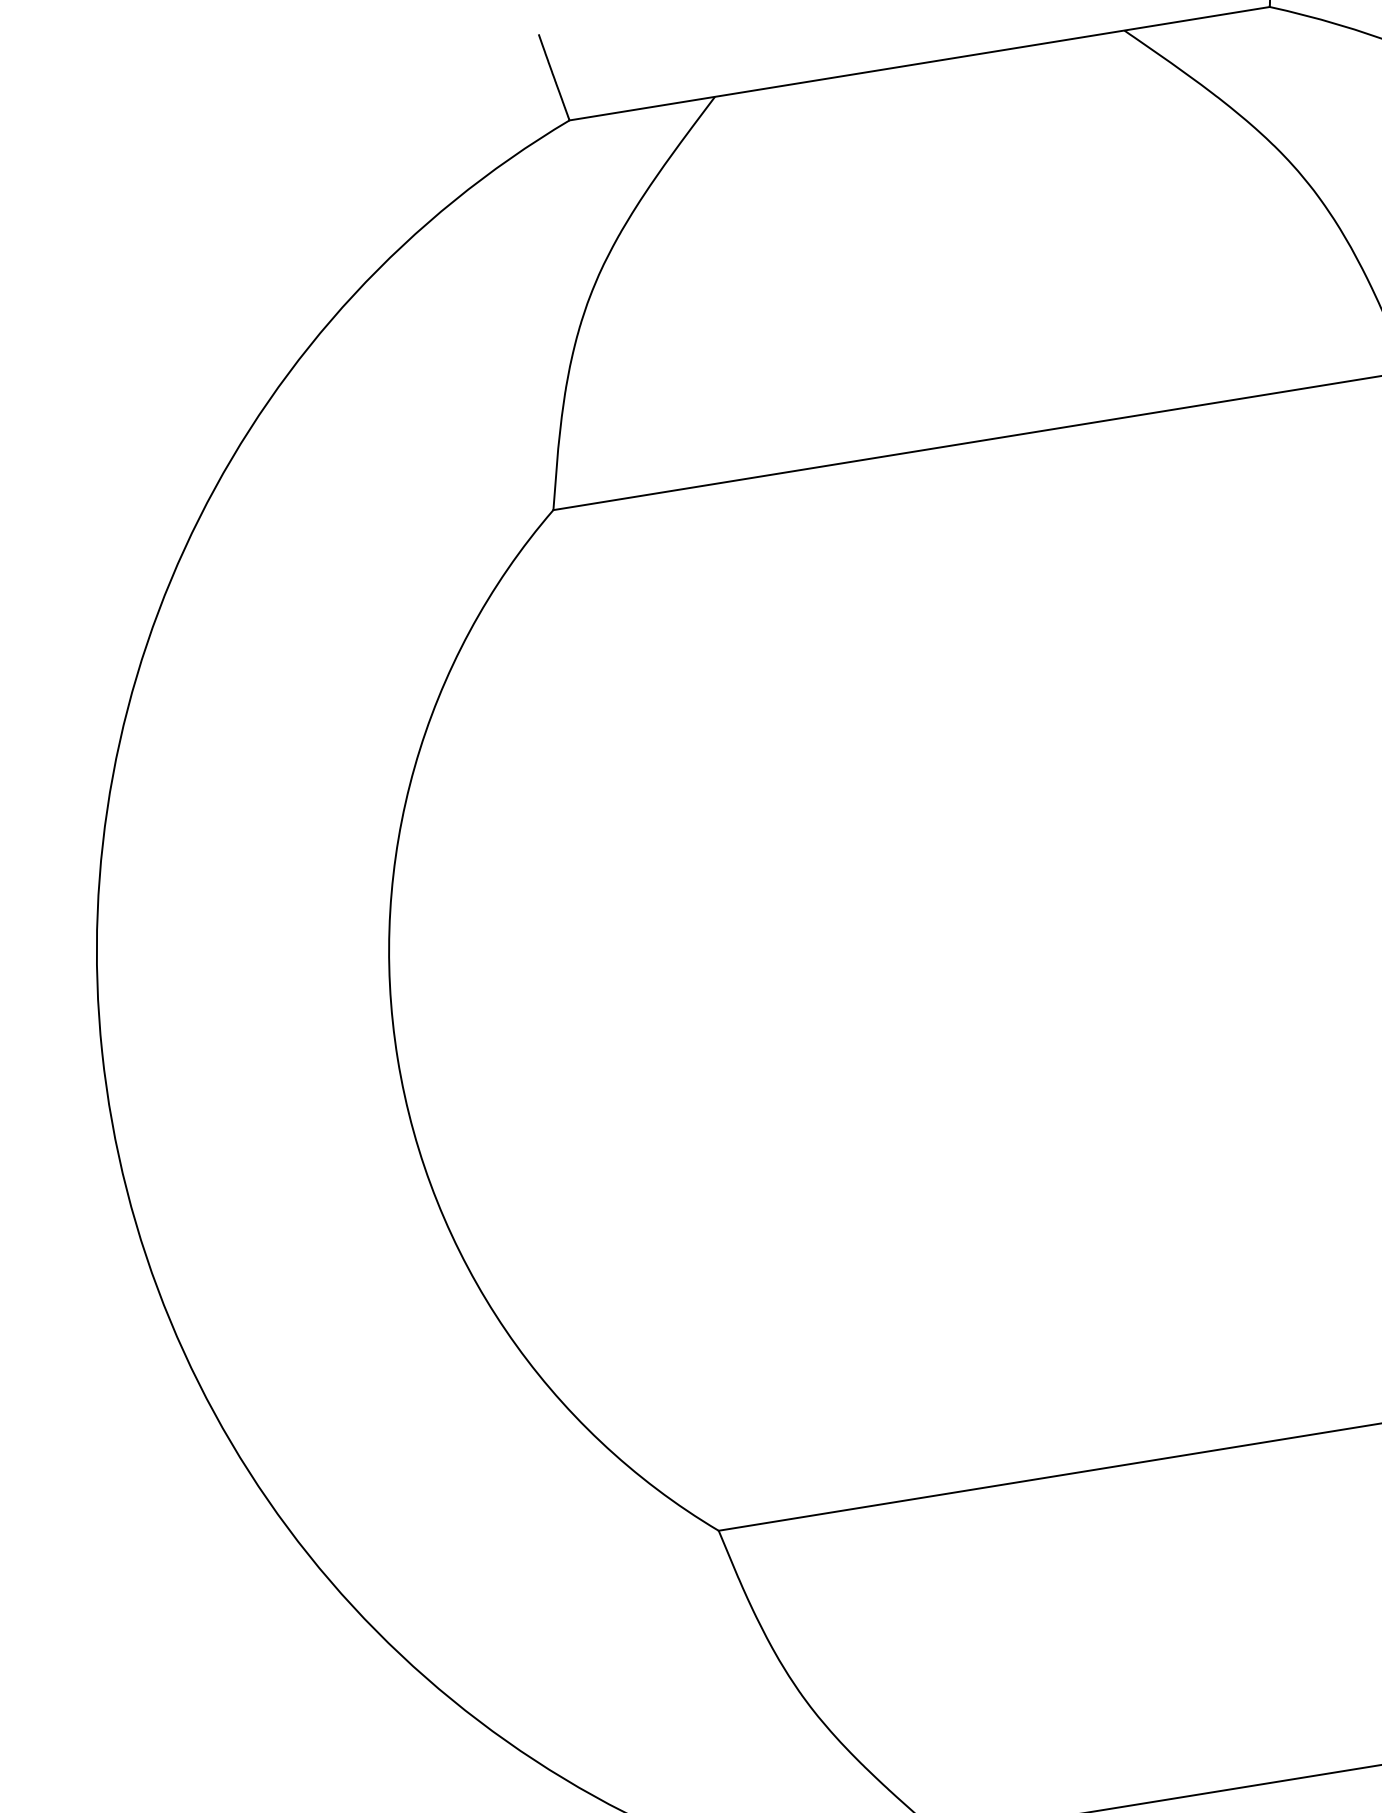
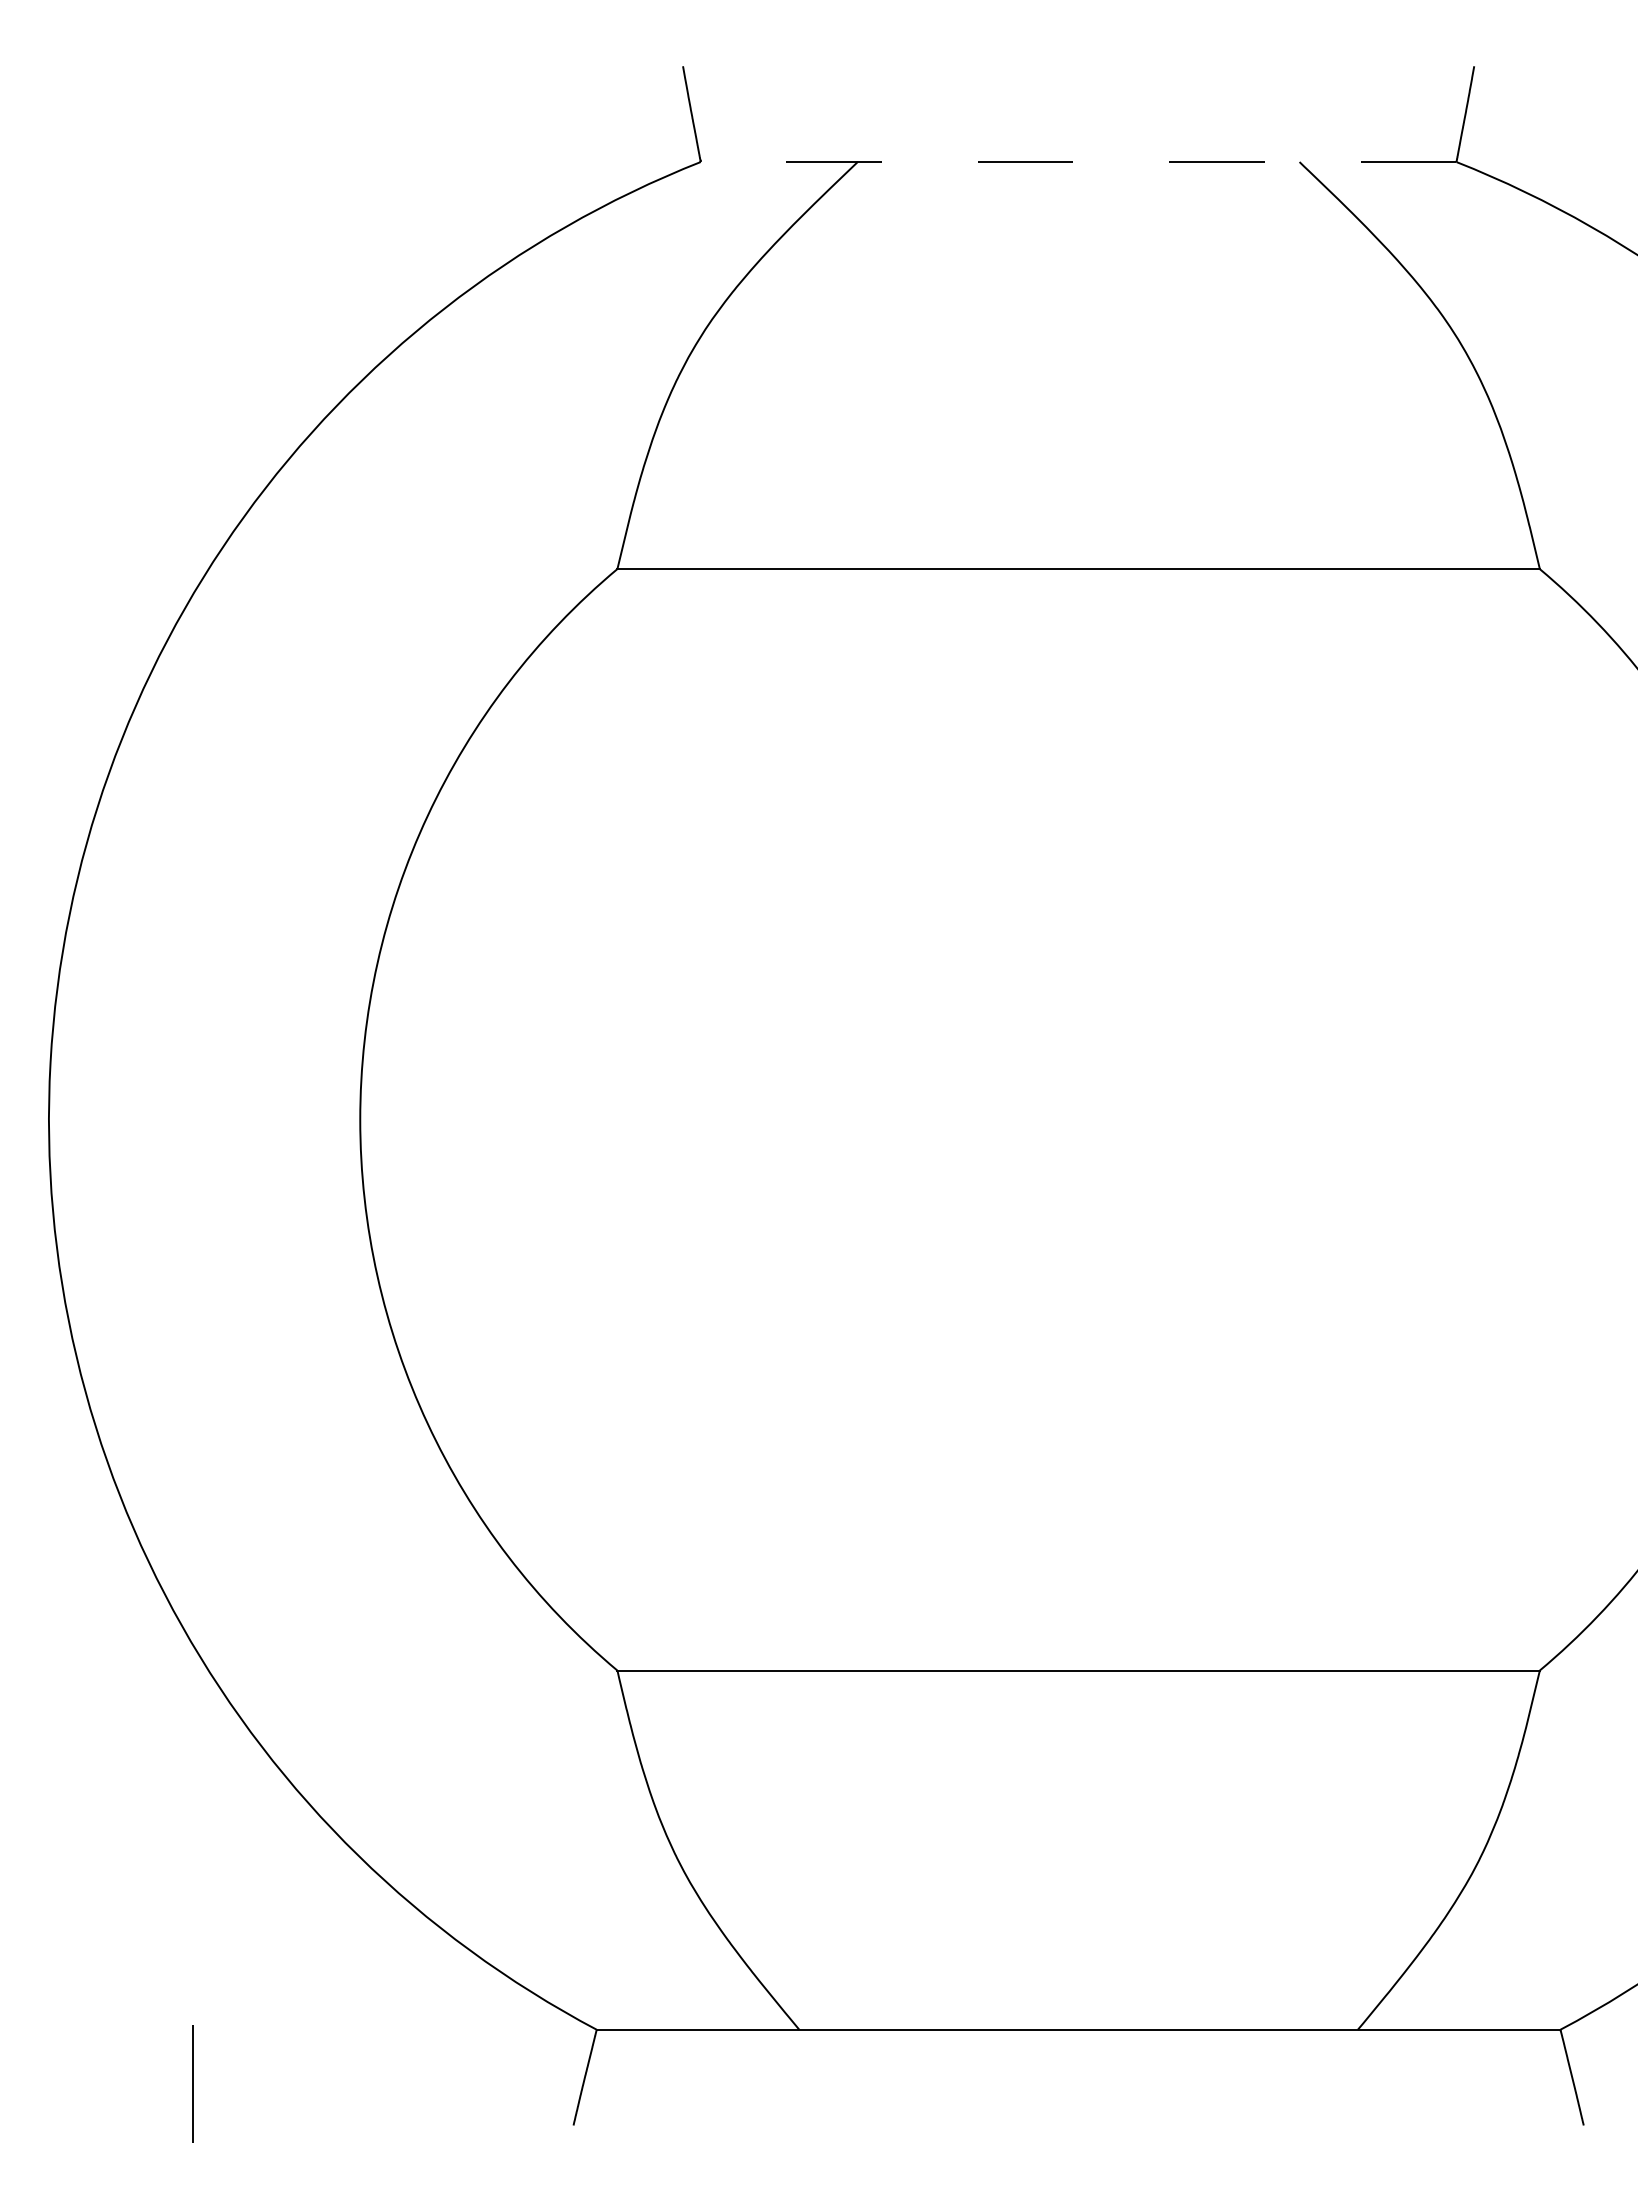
line: (919, 64) -> (1078, 162), solid -> dashed

